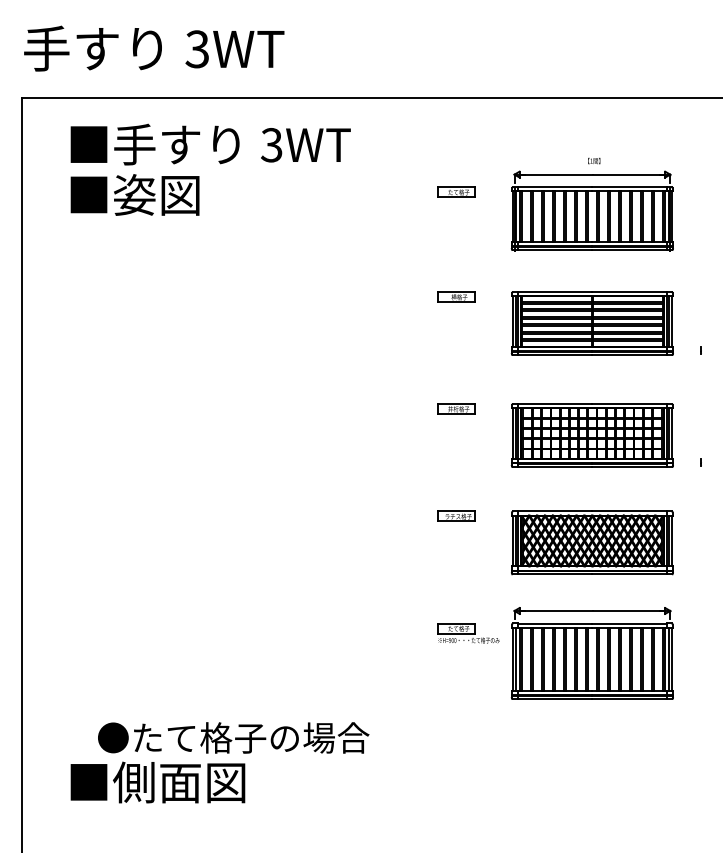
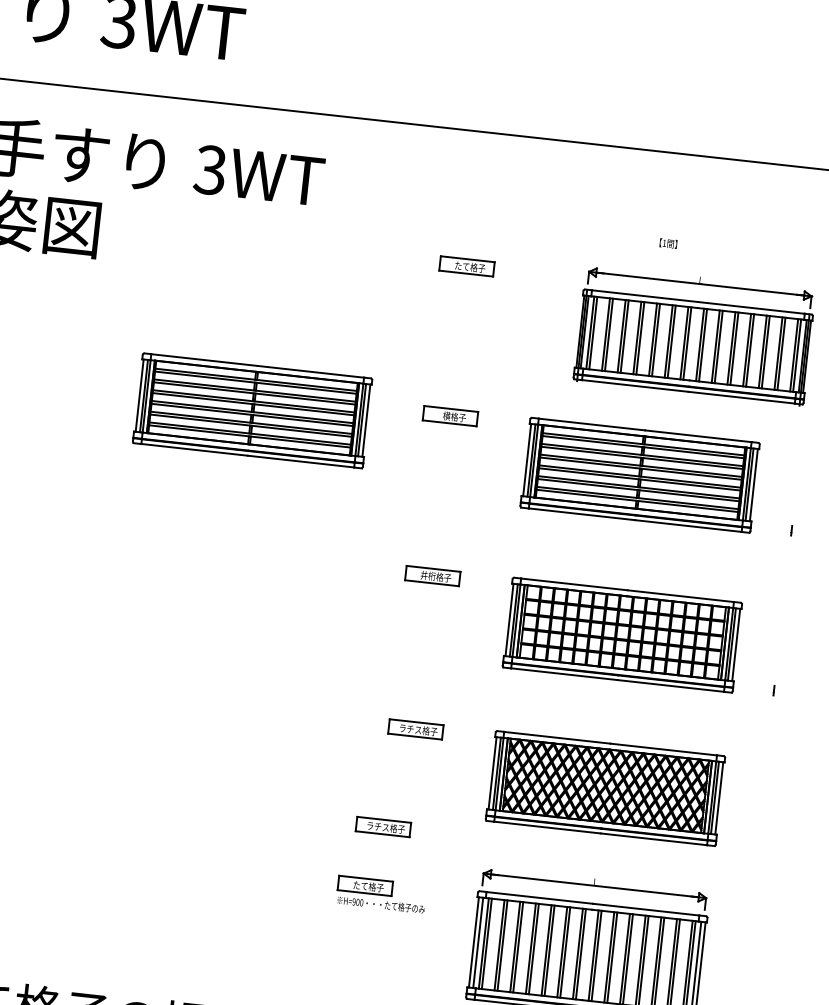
part: (591, 210) -> (693, 335), moved
part: (318, 308) -> (251, 410), added
part: (441, 585) -> (383, 825), added
part: (468, 633) -> (381, 894), moved

